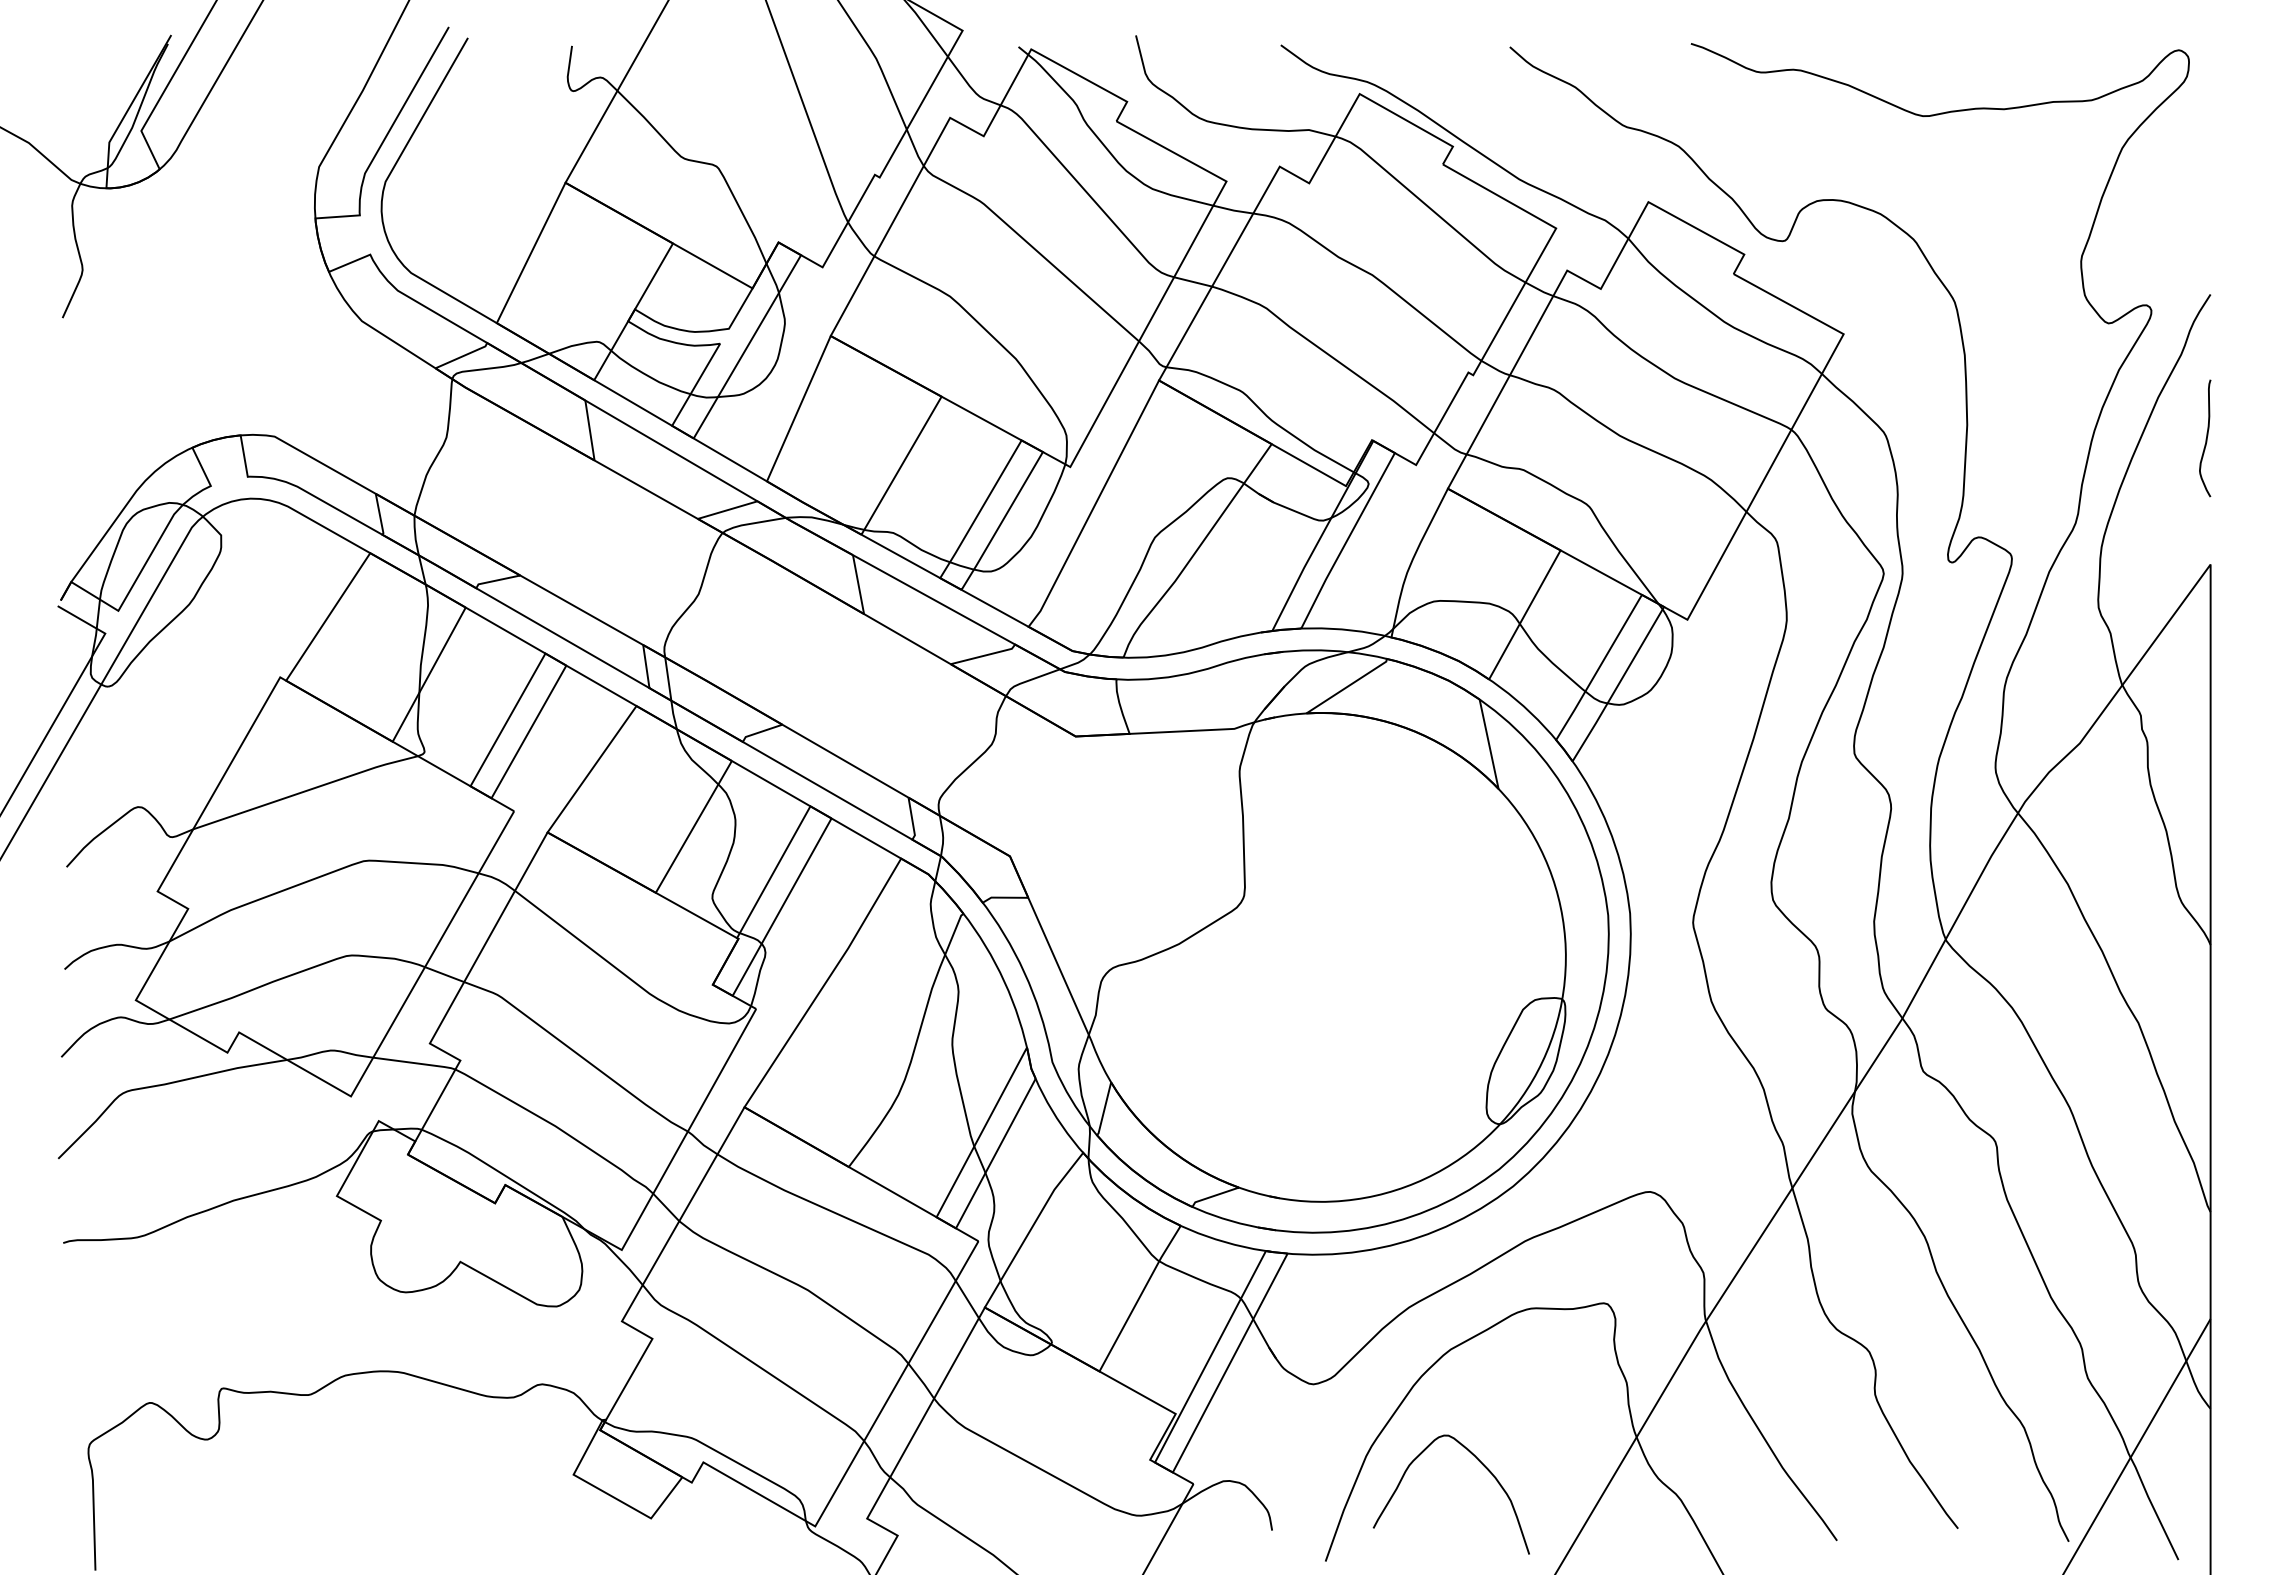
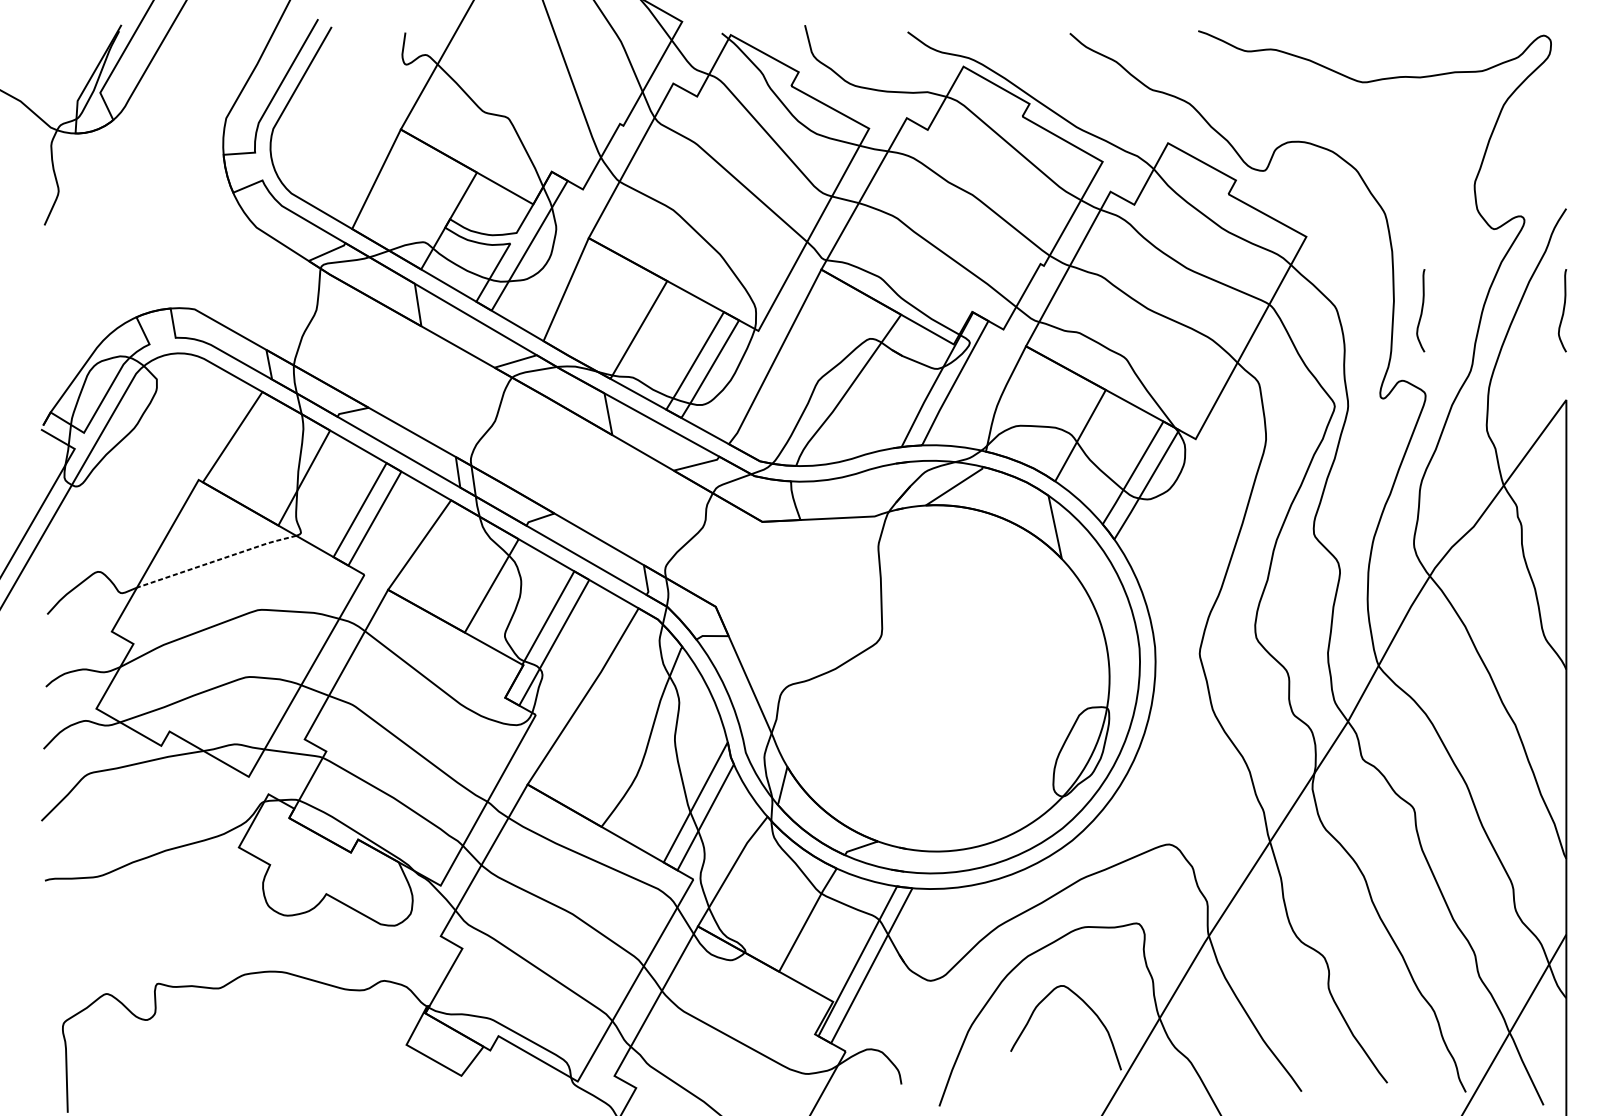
curve: (2005, 438) -> (1421, 310), added
line: (305, 791) -> (216, 560), solid -> dashed
curve: (1480, 1463) -> (1086, 1005), moved

